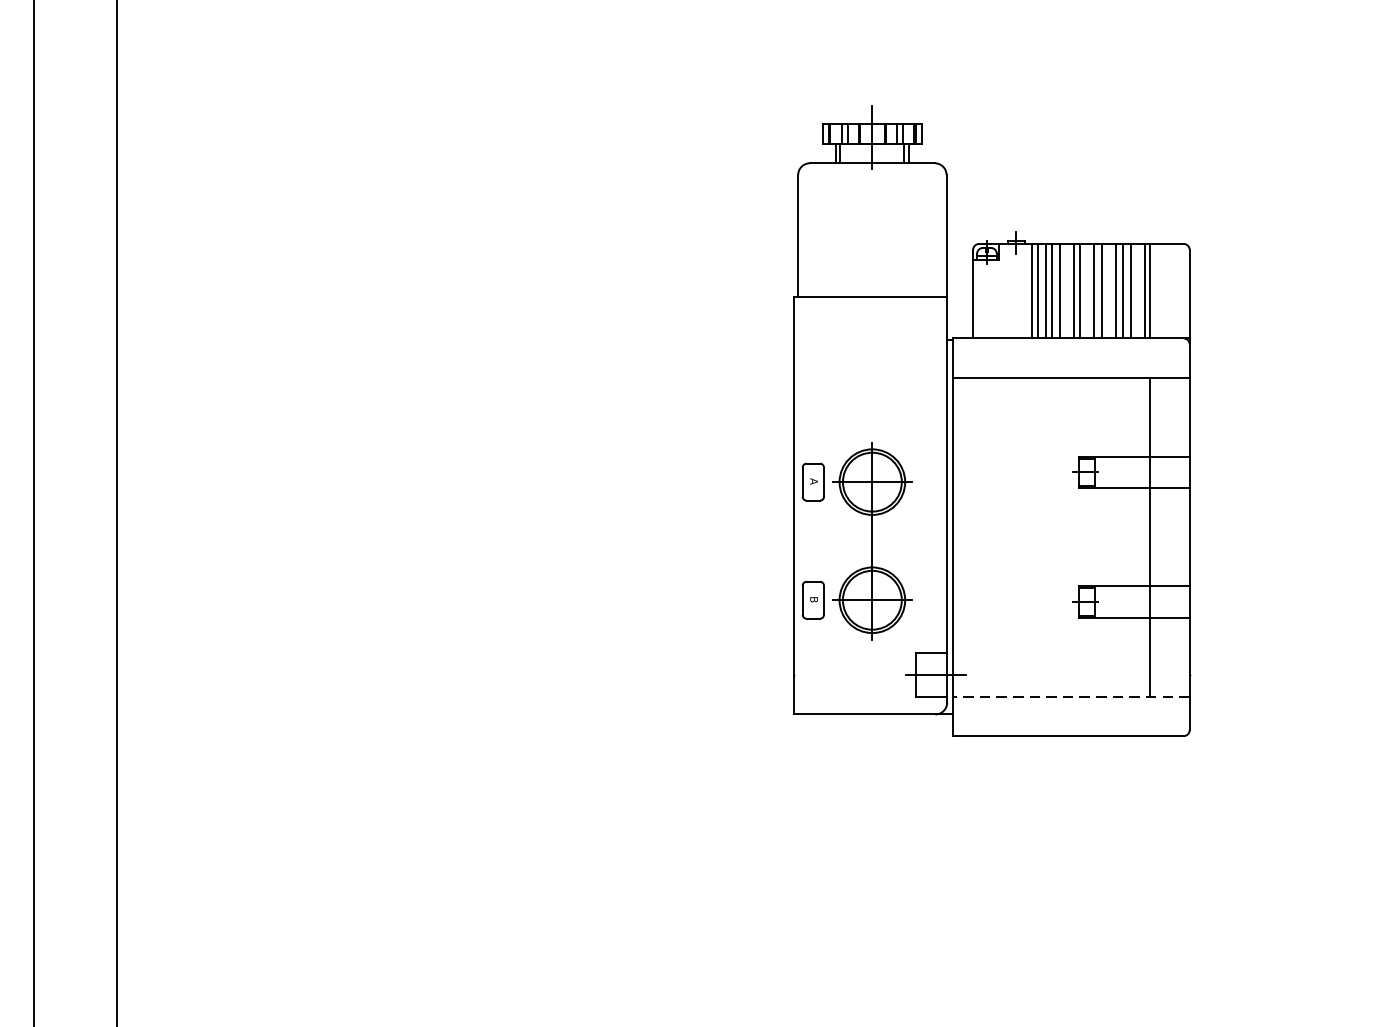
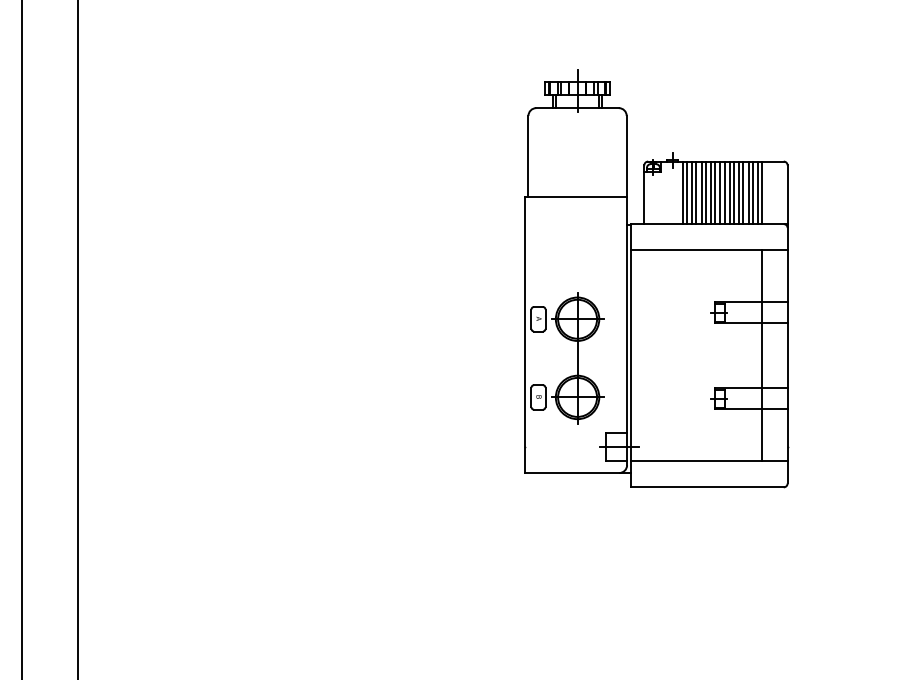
line: (1065, 290) -> (705, 192), added
line: (1088, 290) -> (720, 192), added
line: (1107, 290) -> (733, 192), added
line: (1136, 290) -> (752, 192), added
line: (1070, 697) -> (708, 461), dashed -> solid

